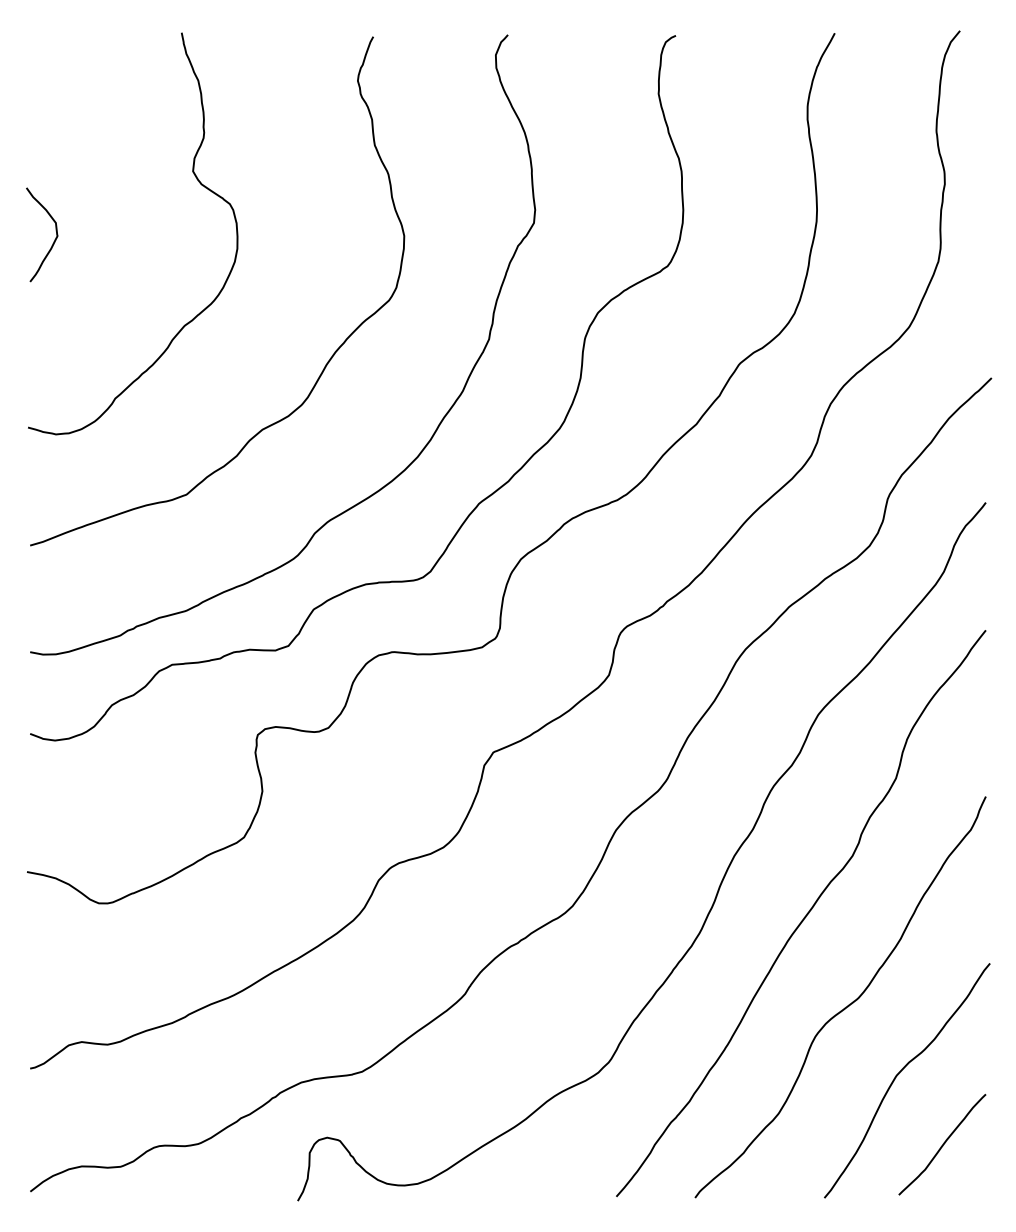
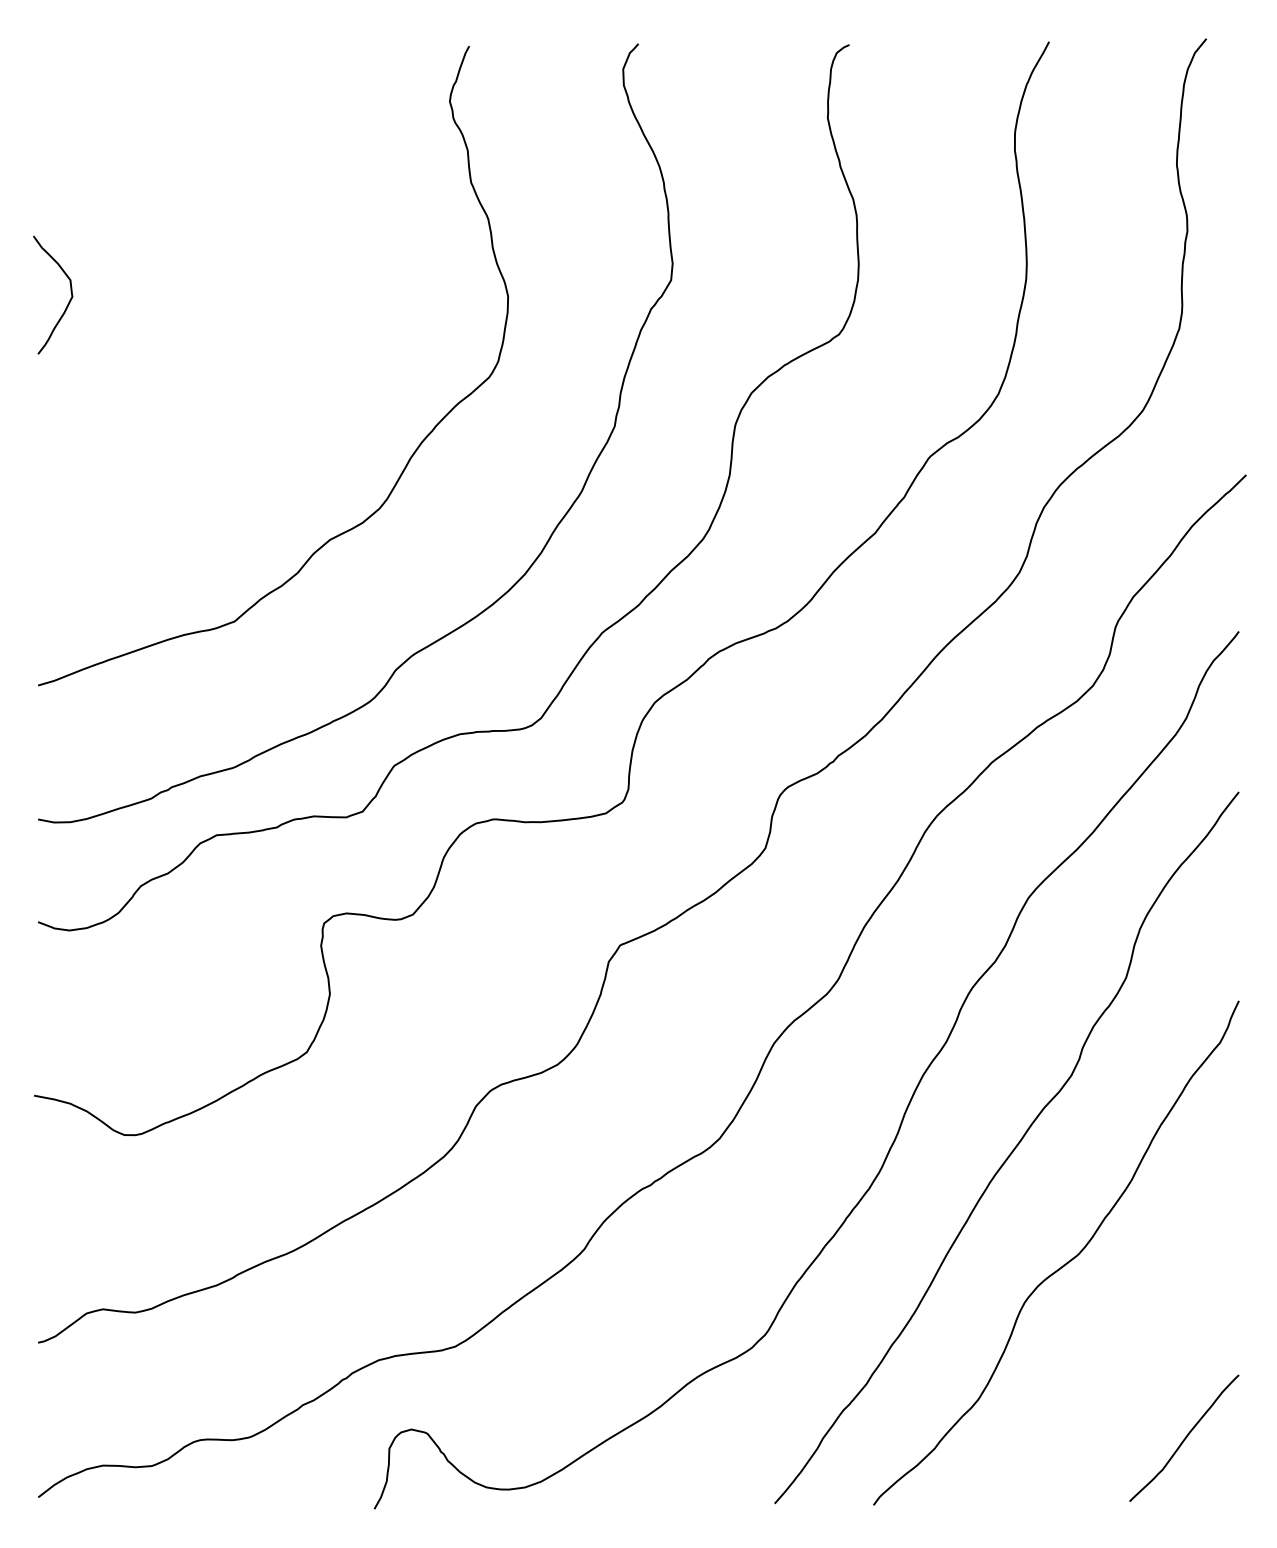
curve: (199, 183) -> (250, 230), removed
curve: (899, 1074) -> (1130, 1350), removed

